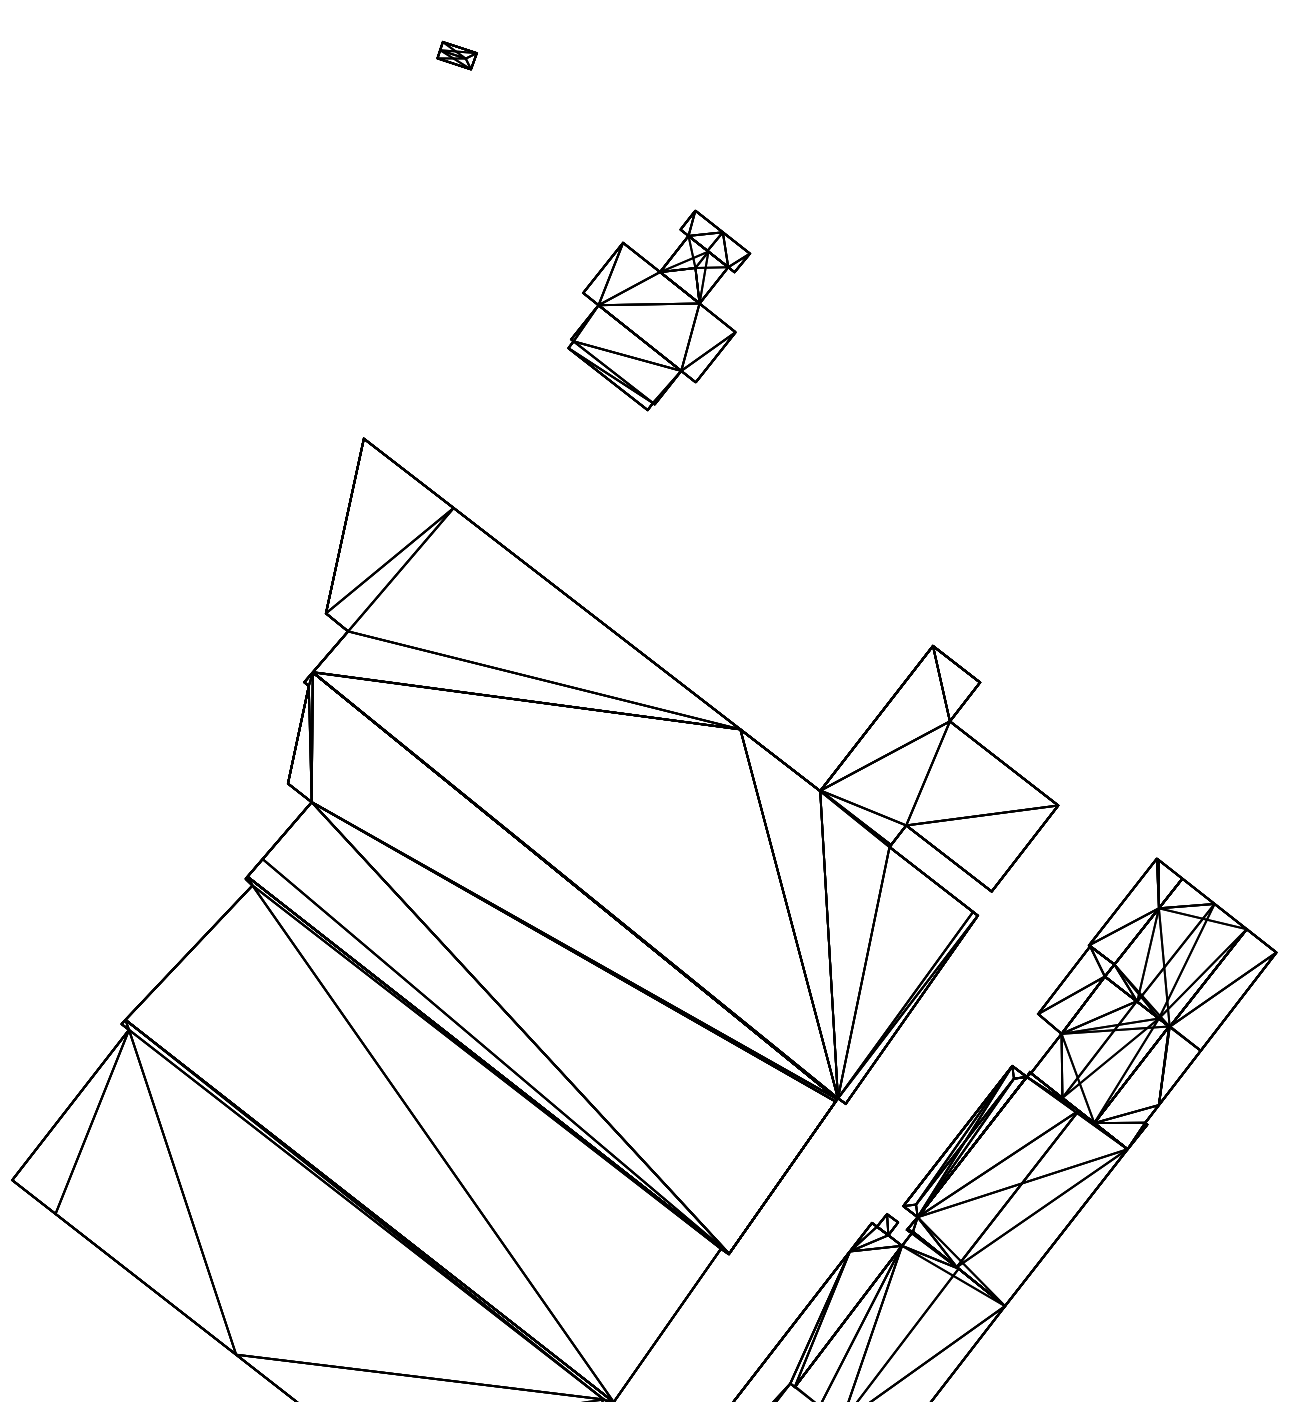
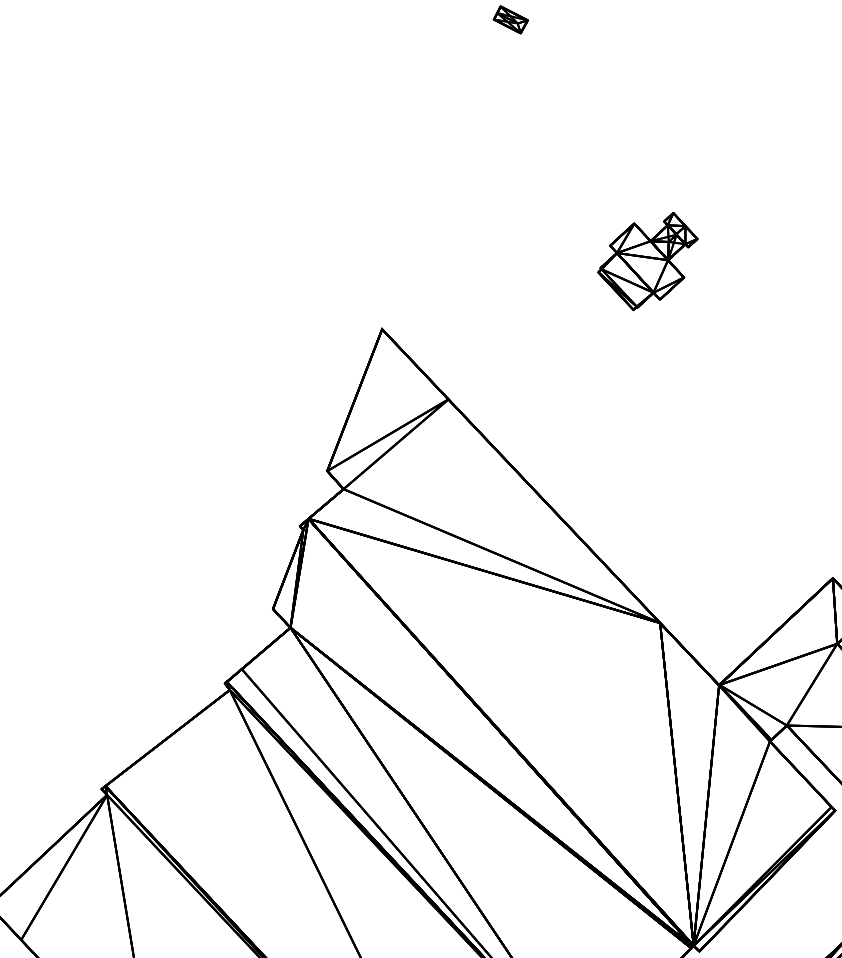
part: (659, 310) -> (647, 260), size x0.6

